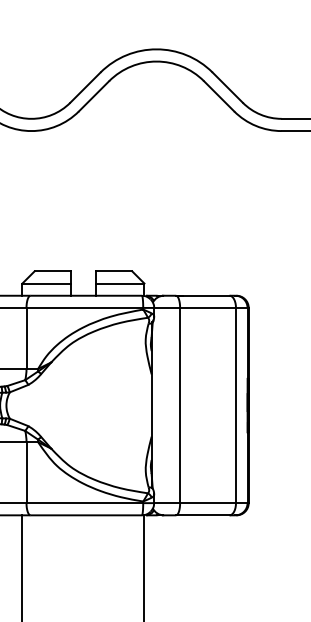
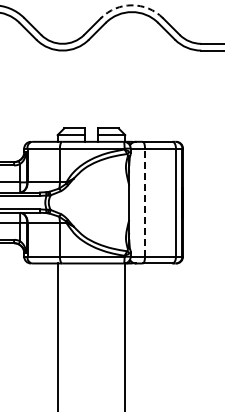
arc: (155, 49) -> (131, 5), solid -> dashed
line: (180, 405) -> (145, 202), solid -> dashed

